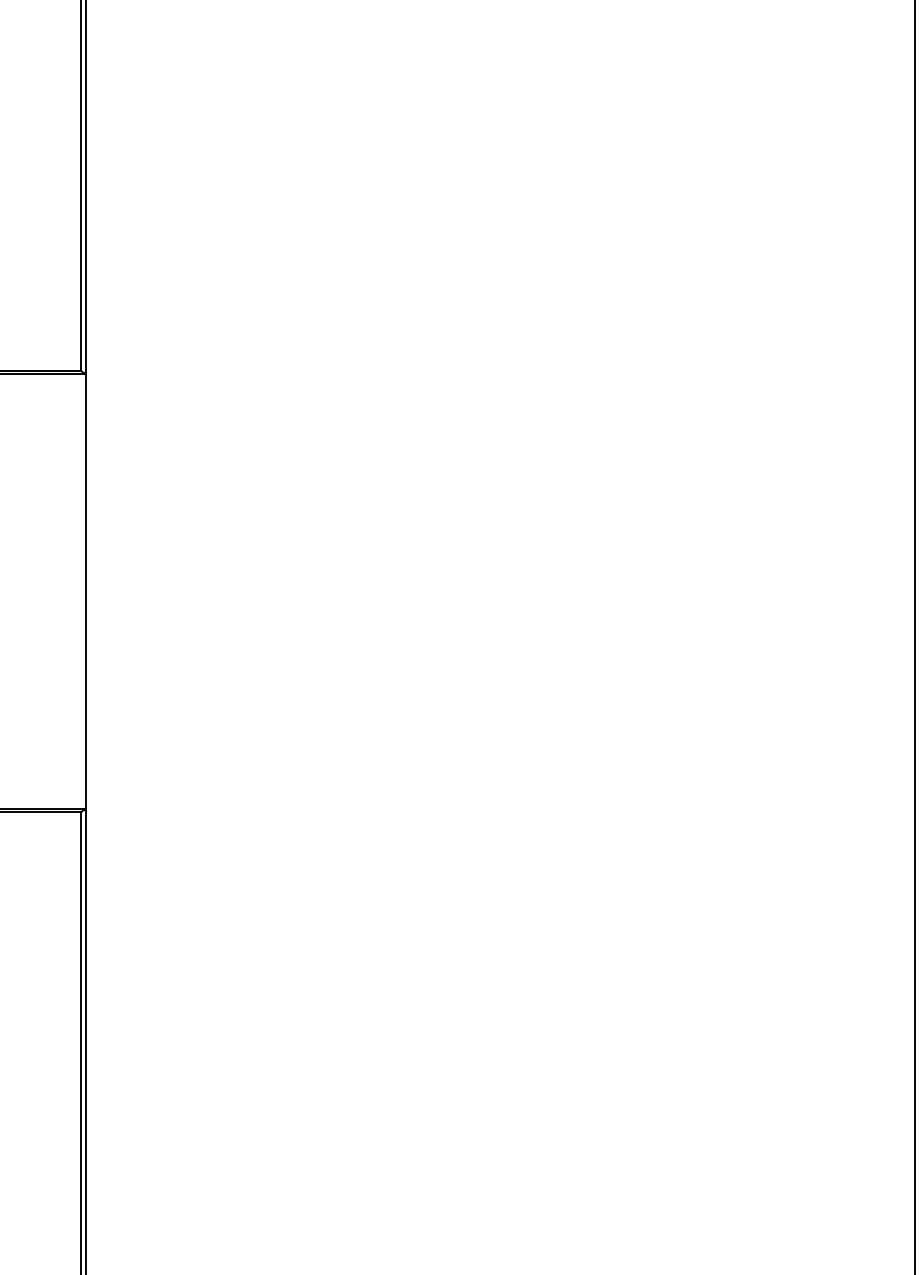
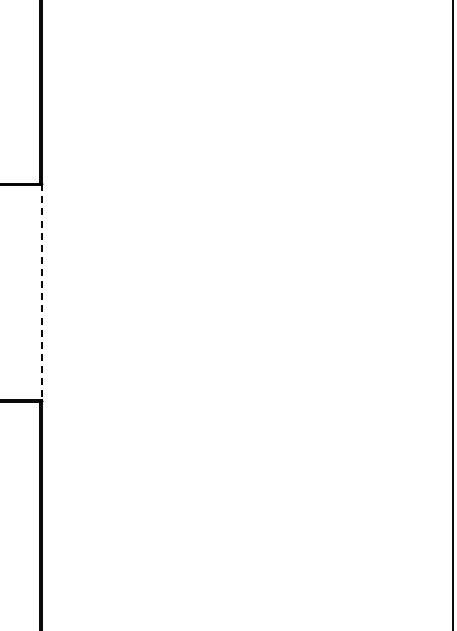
line: (86, 591) -> (42, 292), solid -> dashed

